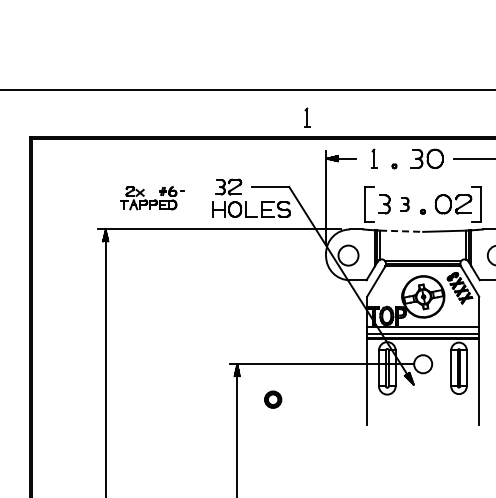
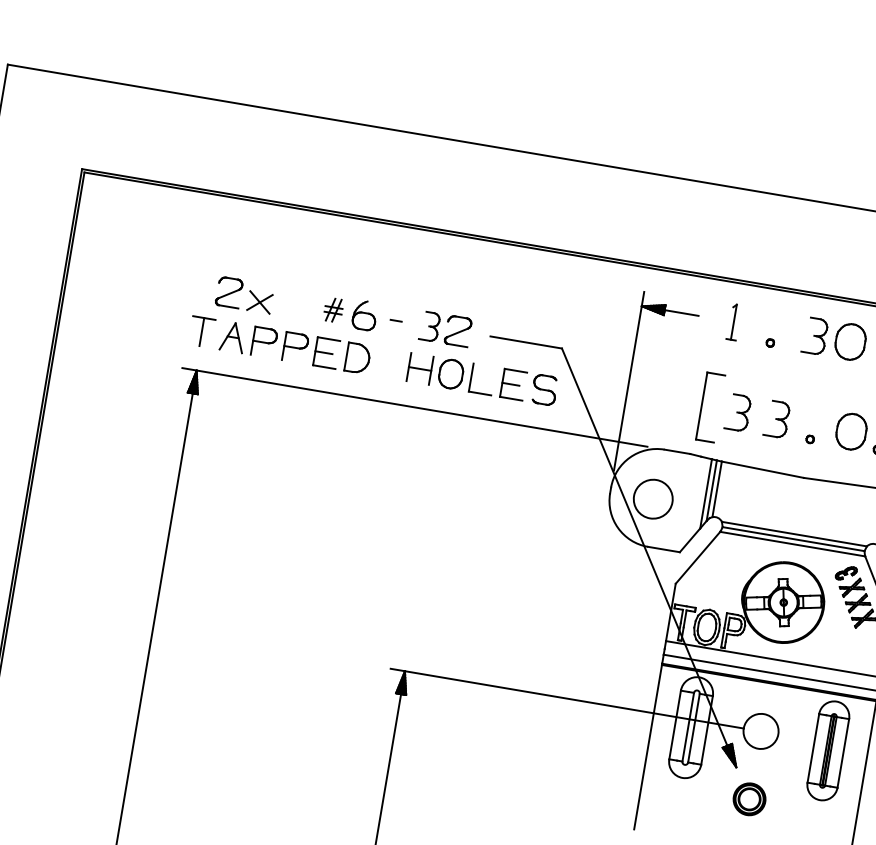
part: (307, 117) -> (619, 221), removed
part: (152, 197) -> (296, 324), size x1.67
part: (404, 204) -> (777, 419), size x1.43
line: (401, 231) -> (762, 470), dashed -> solid
part: (273, 399) -> (750, 799), moved

